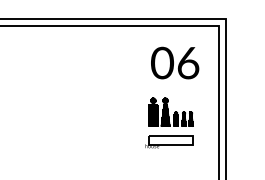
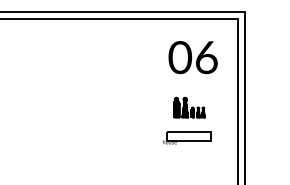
part: (171, 112) -> (189, 107), size x0.7

